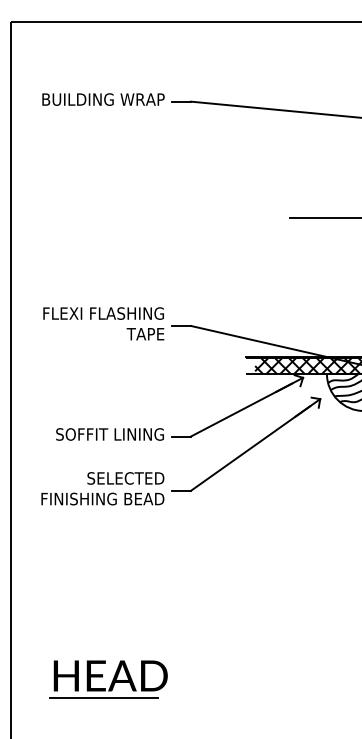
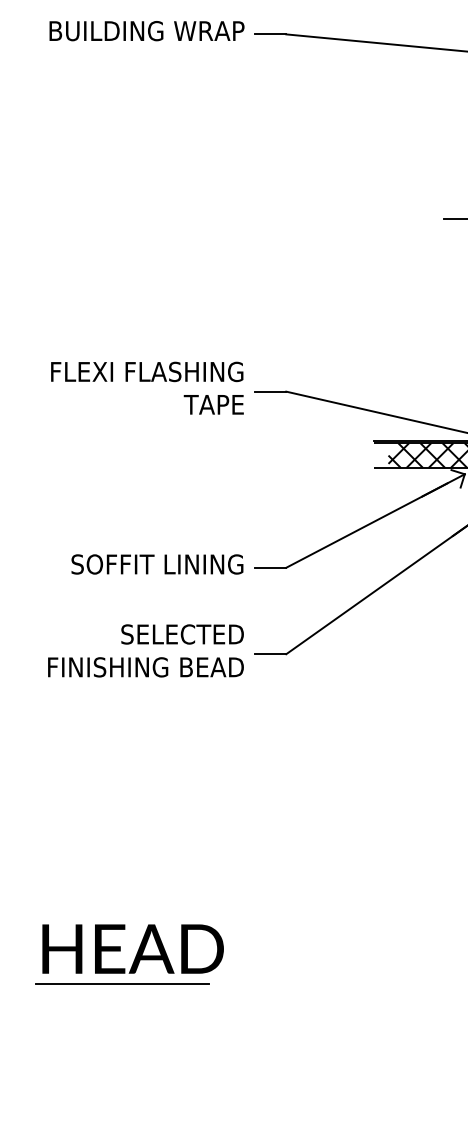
part: (108, 679) -> (129, 954), moved

